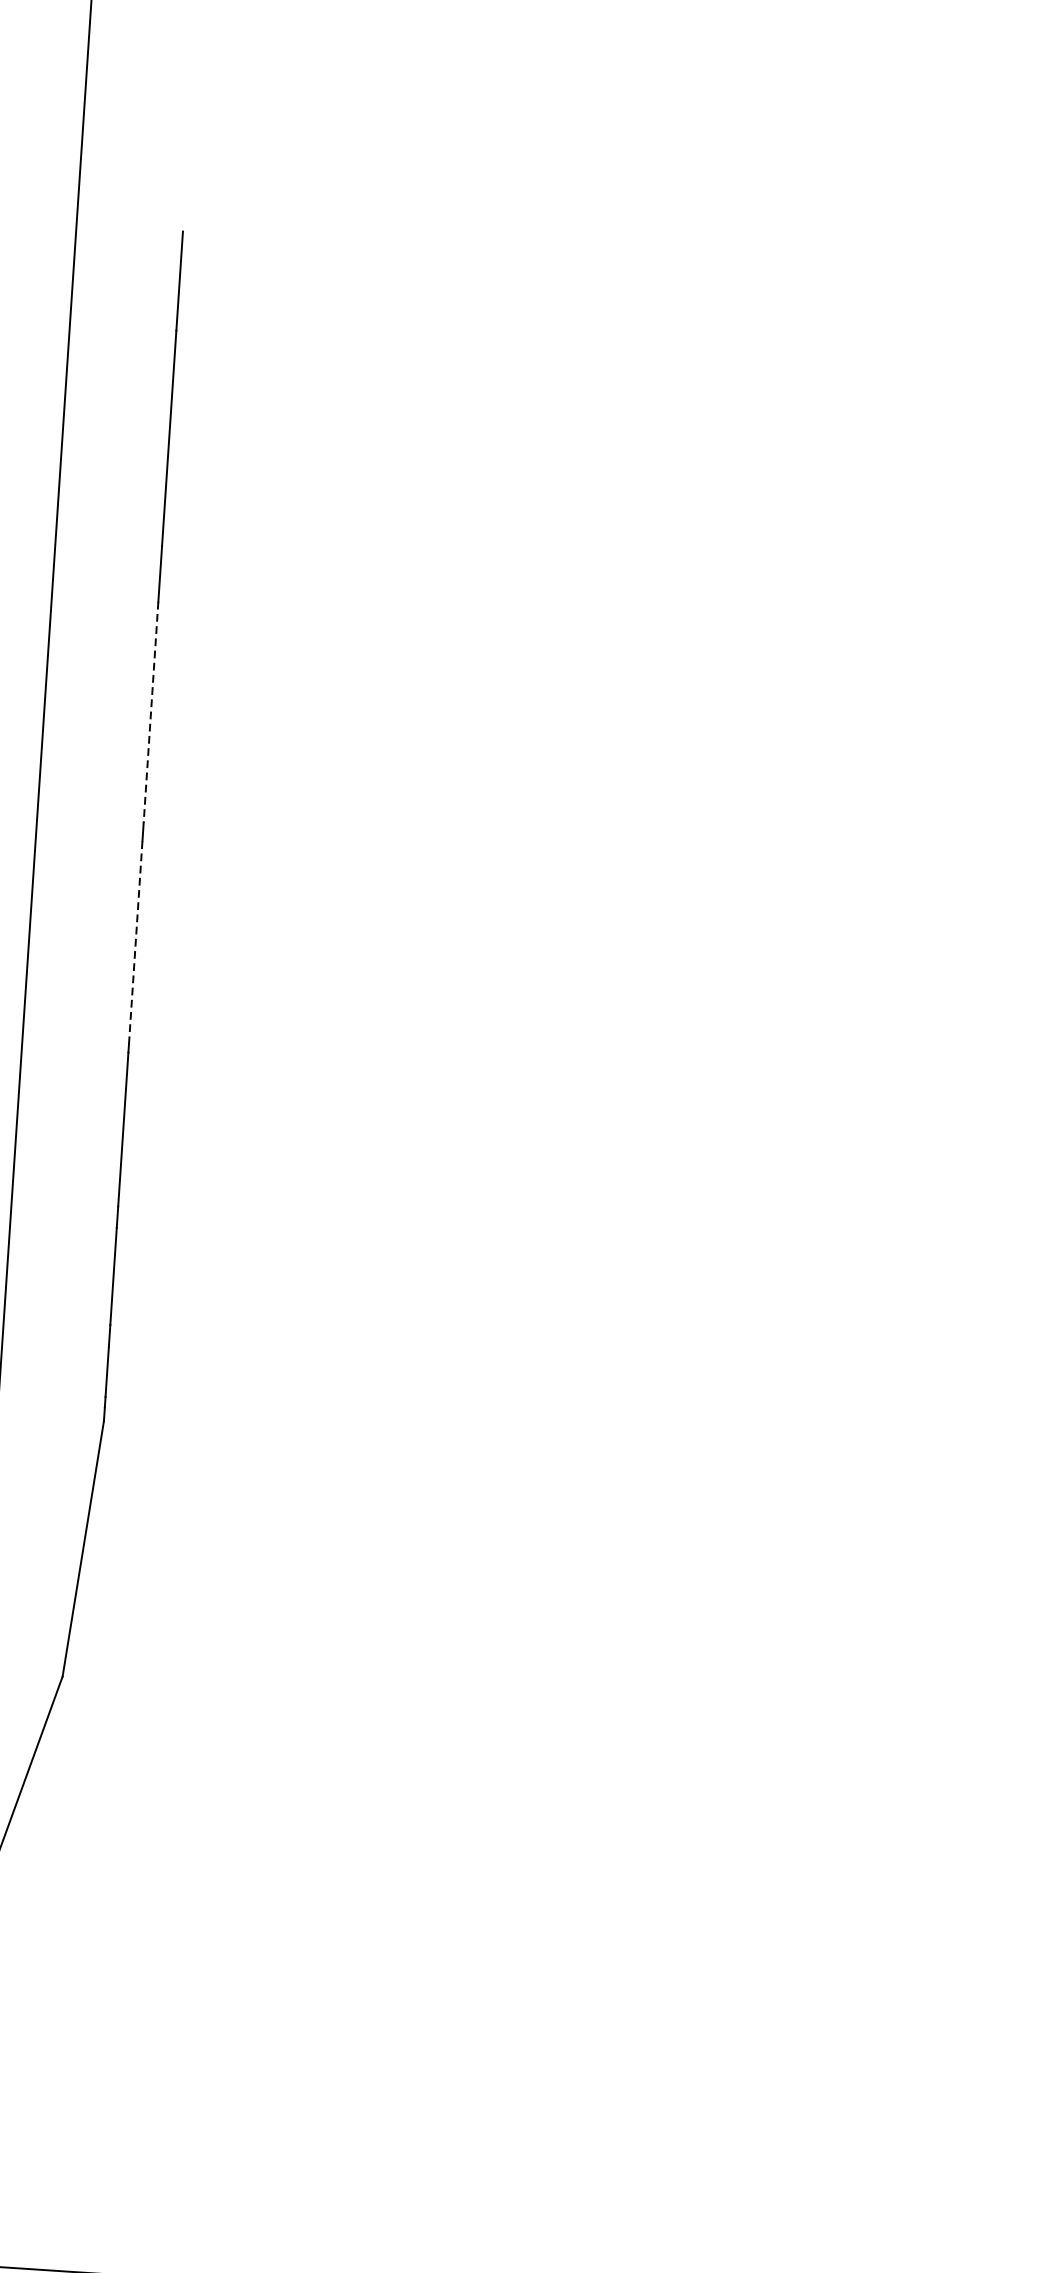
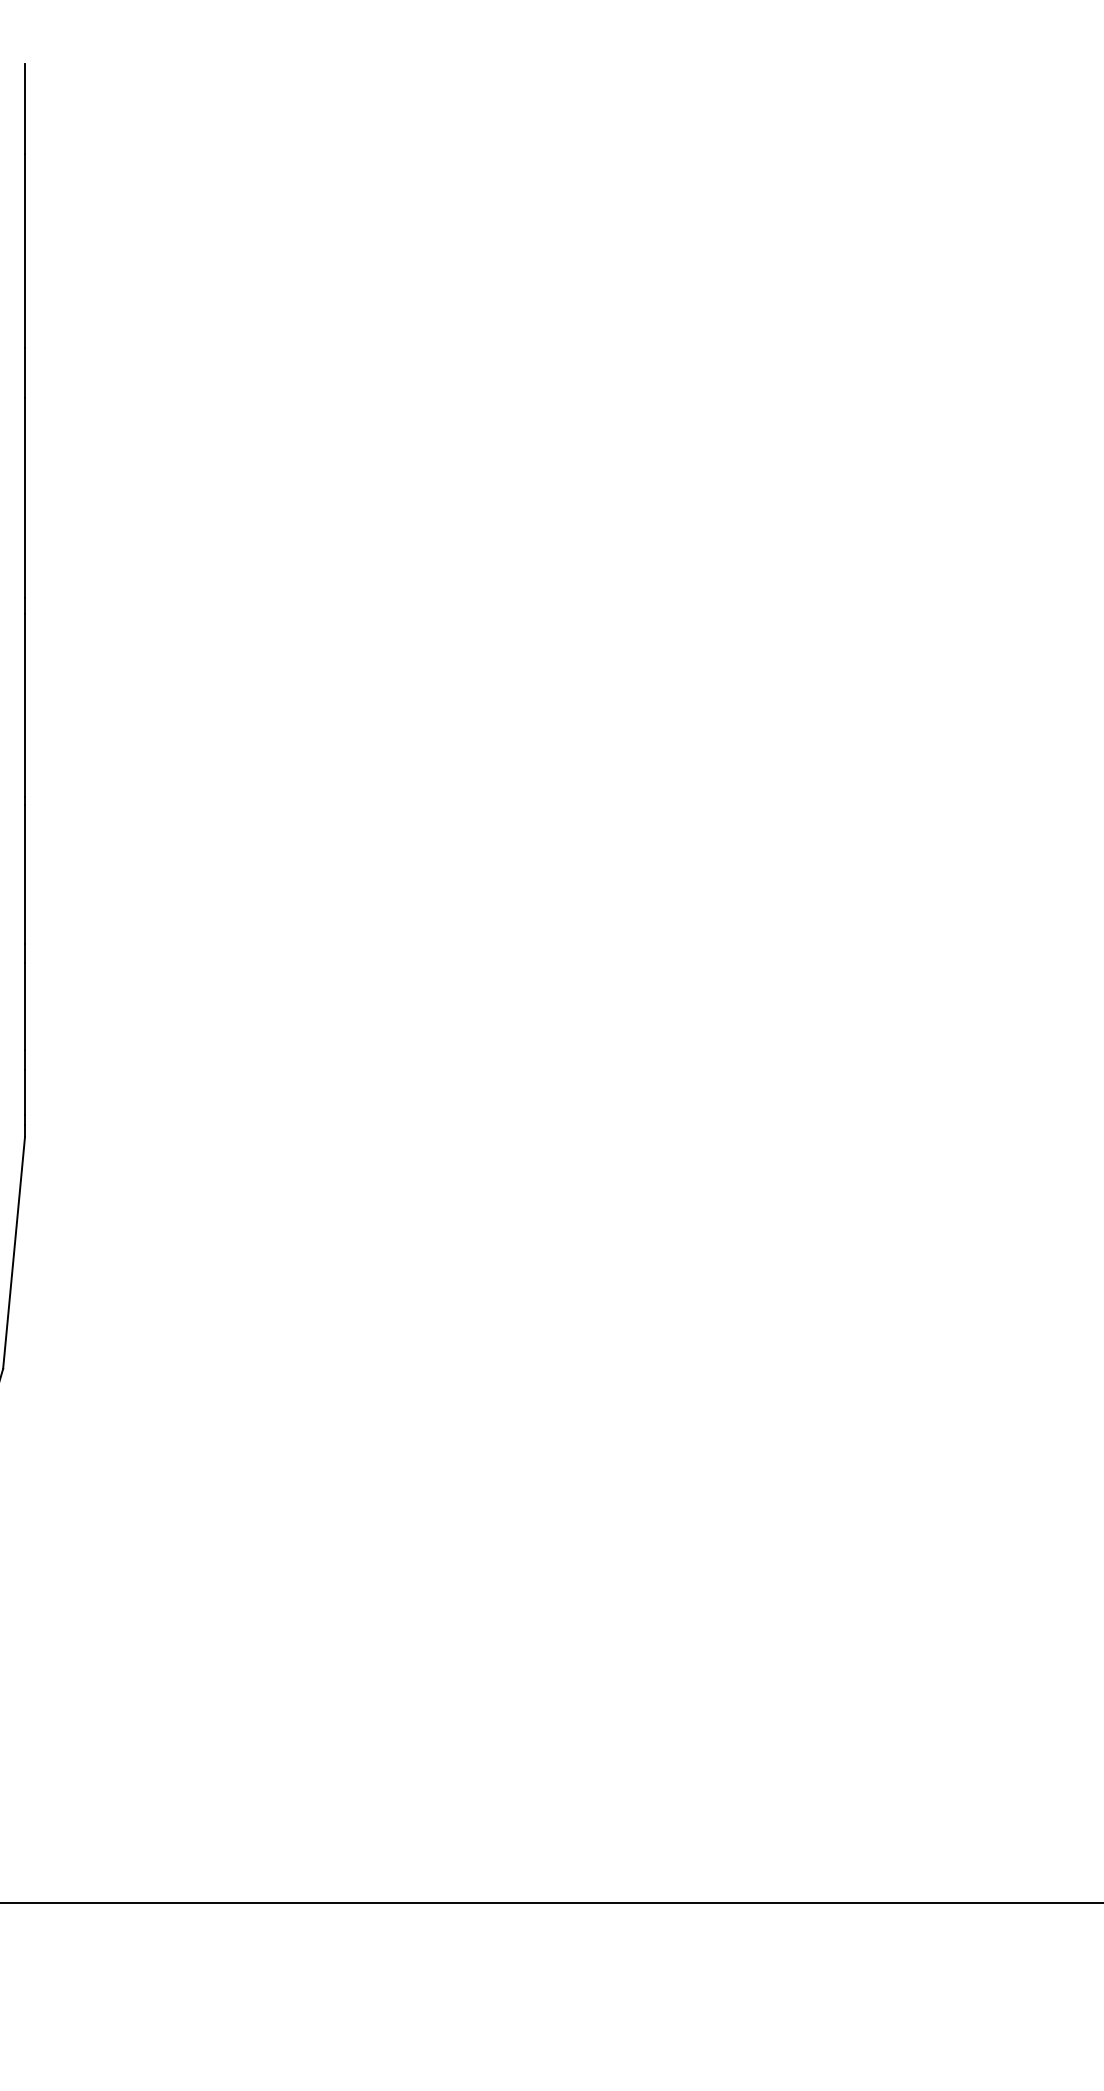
line: (151, 712) -> (25, 497), dashed -> solid
line: (136, 942) -> (25, 705), dashed -> solid

